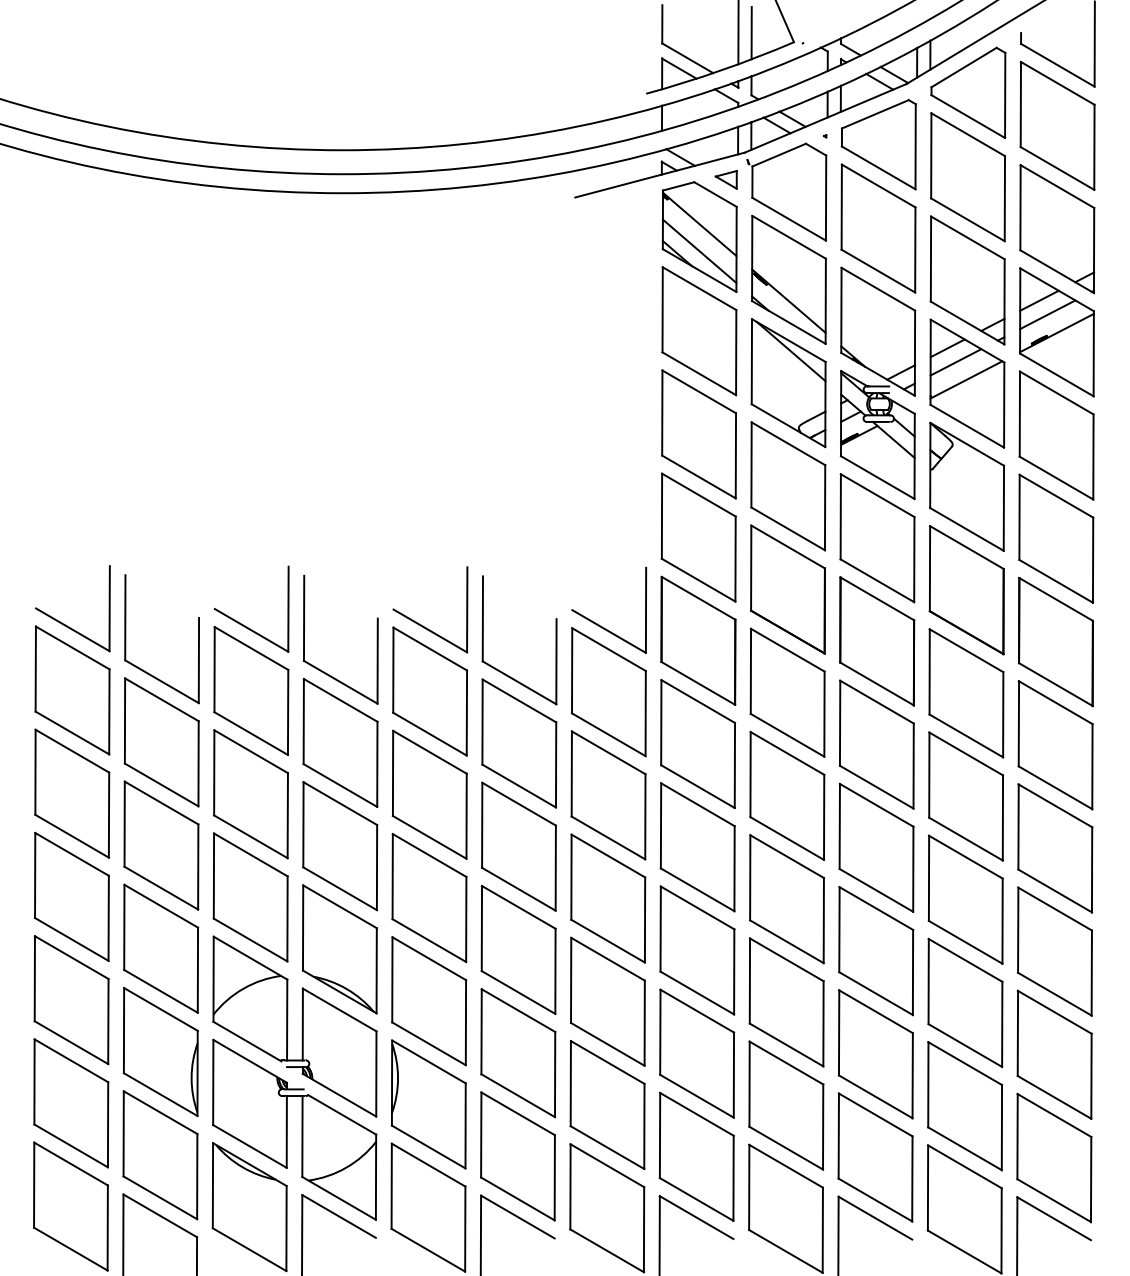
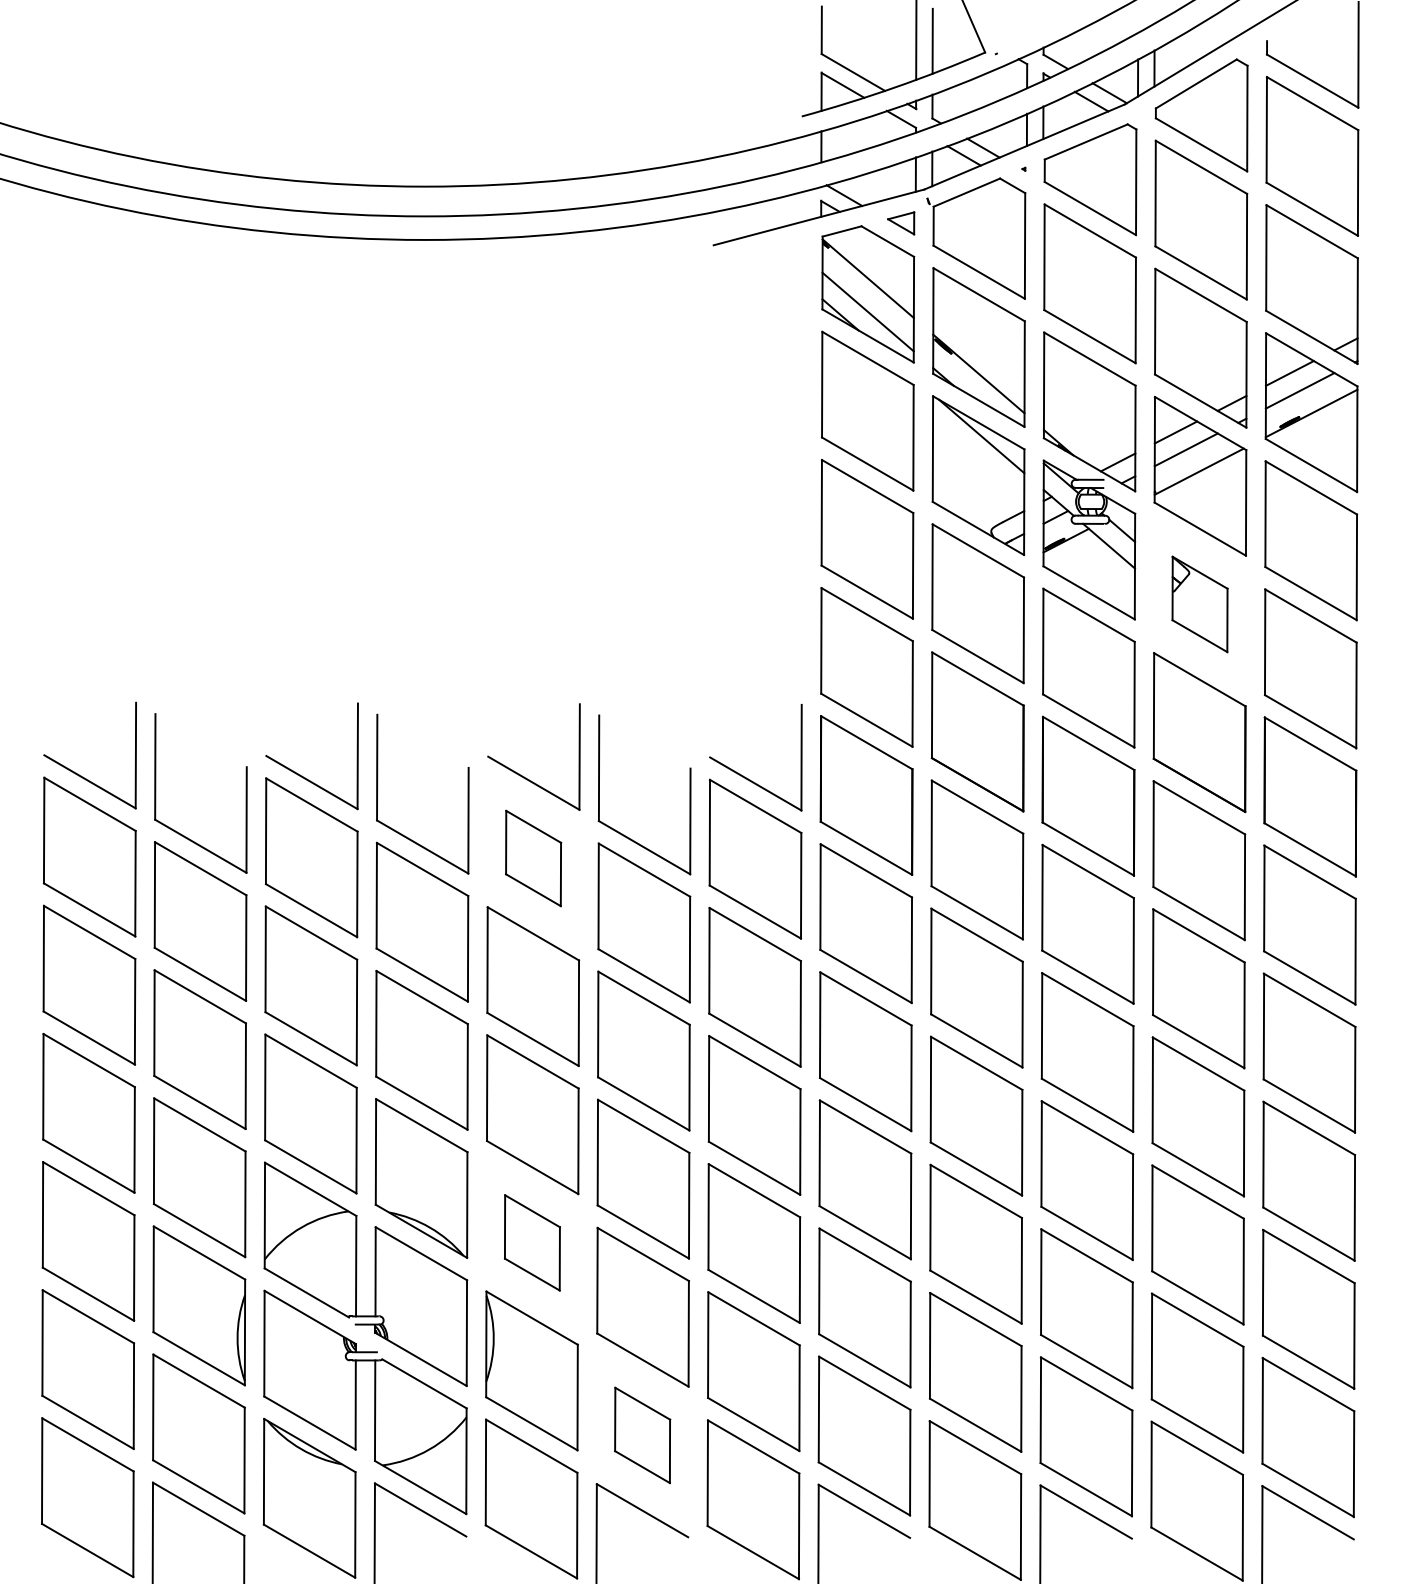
part: (966, 486) -> (1199, 604), size x0.6
part: (430, 691) -> (533, 858), size x0.6
part: (429, 1000) -> (532, 1242), size x0.6
part: (517, 1156) -> (642, 1435), size x0.6

